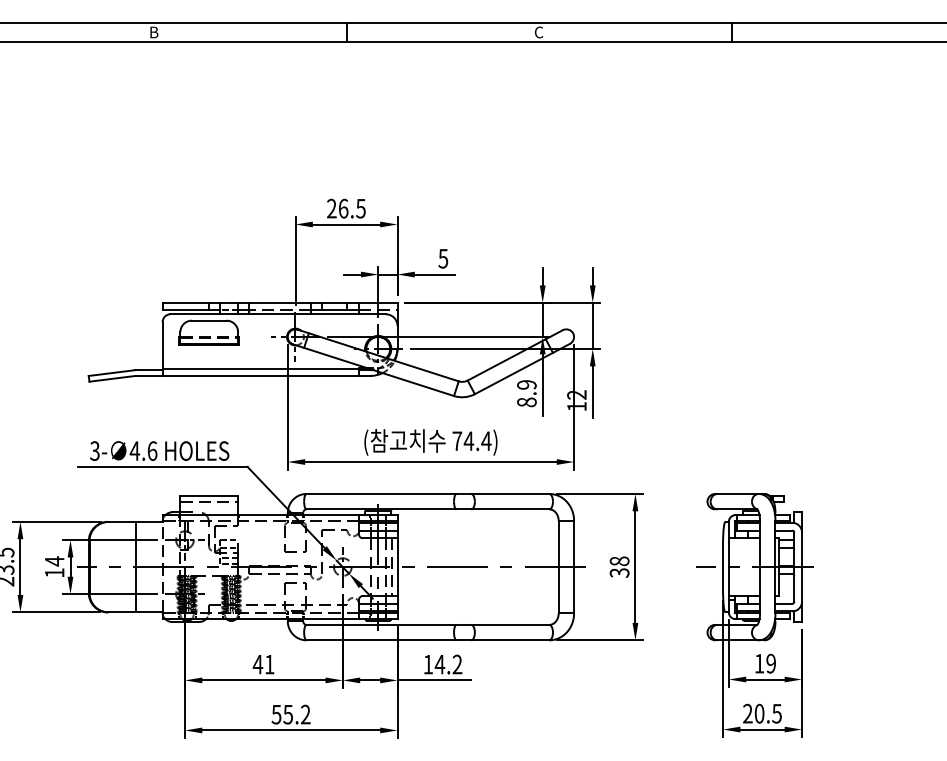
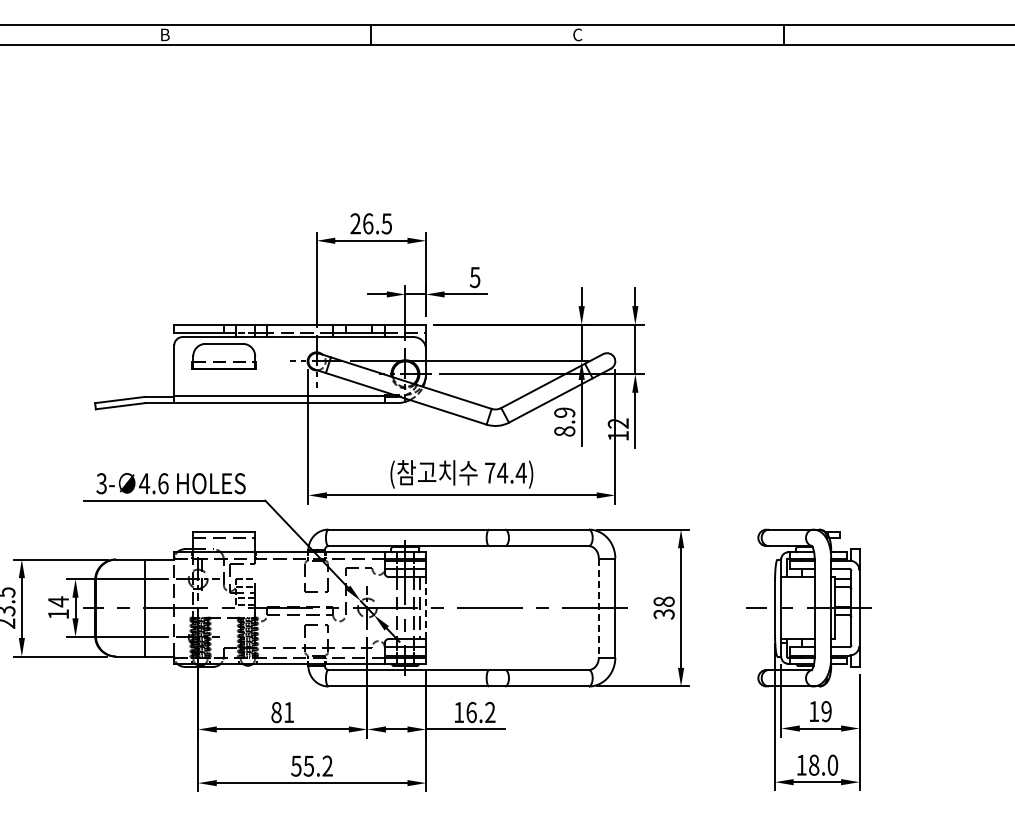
line: (397, 567) -> (426, 608), solid -> dashed
line: (558, 567) -> (598, 608), solid -> dashed
text: (258, 664) -> (276, 712), 41 -> 81
text: (439, 664) -> (471, 712), 14.2 -> 16.2
text: (762, 713) -> (817, 764), 20.5 -> 18.0

